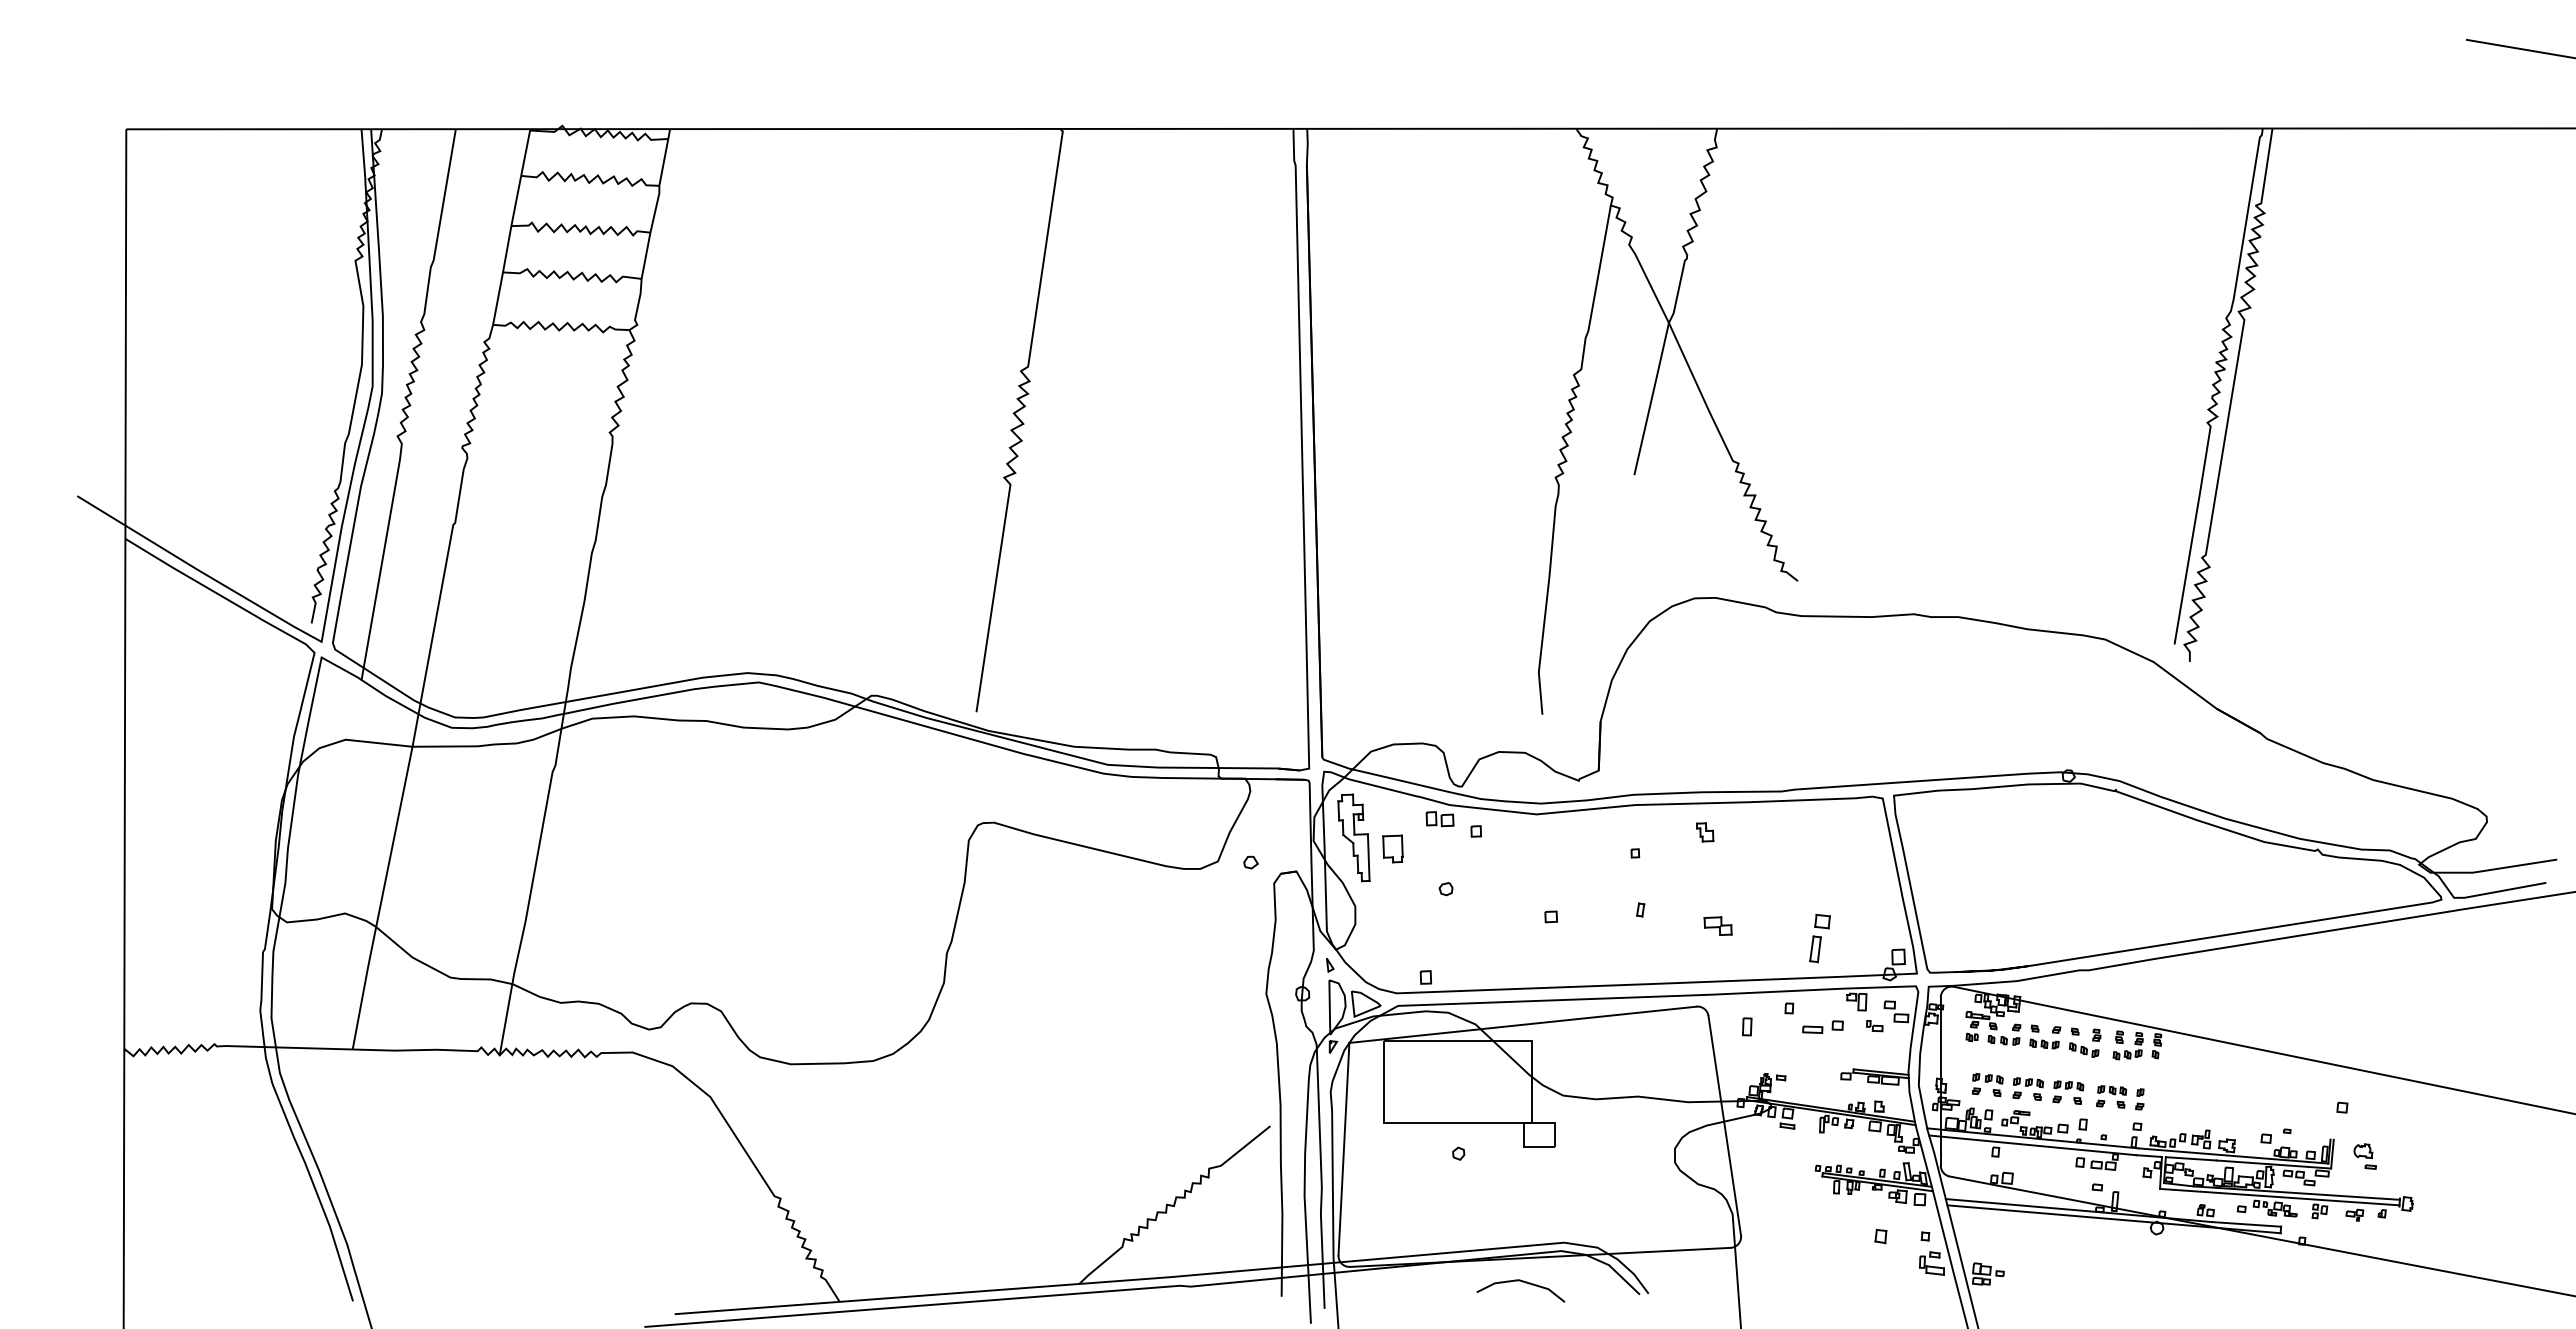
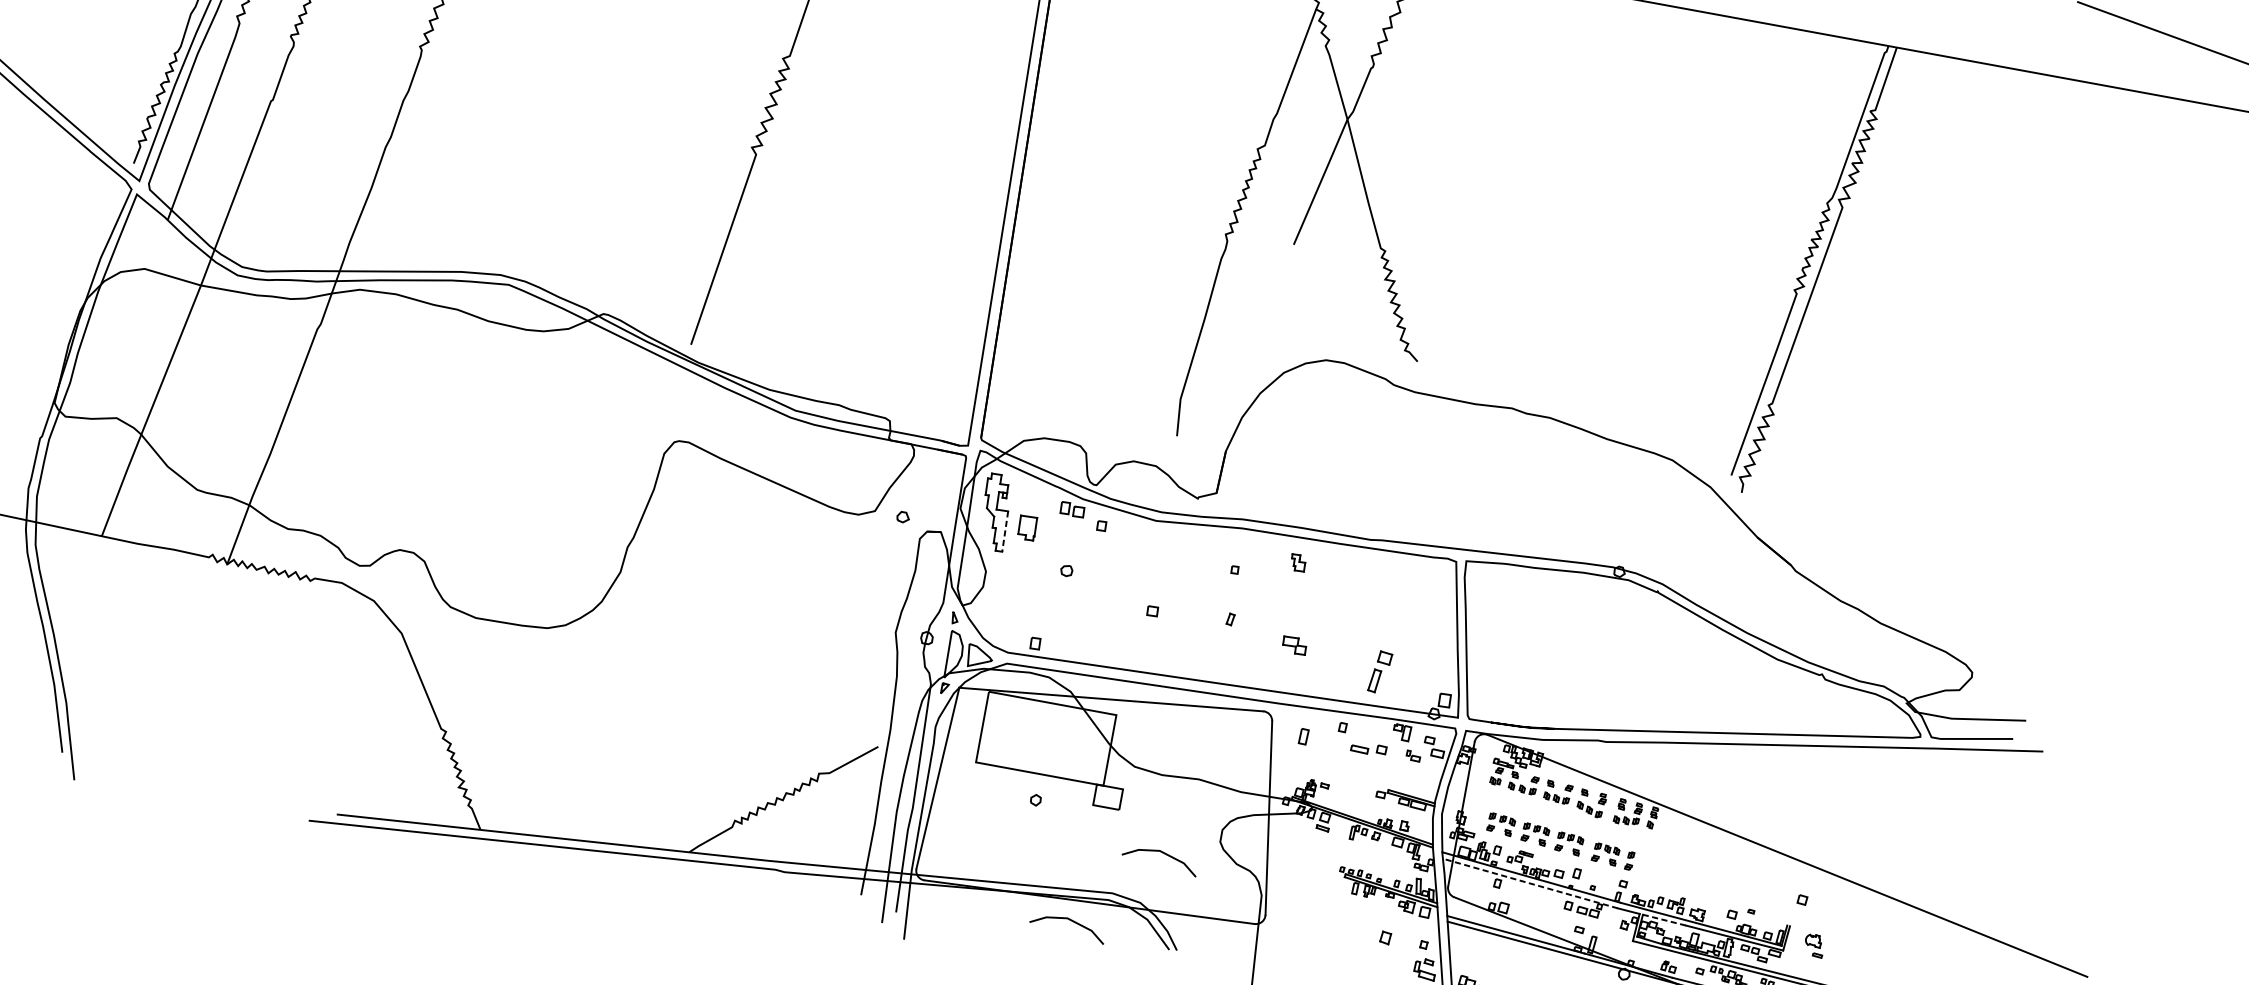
line: (1368, 858) -> (1004, 532), solid -> dashed
line: (2032, 1145) -> (1530, 883), solid -> dashed
line: (2190, 1158) -> (1663, 919), solid -> dashed
line: (1612, 1187) -> (1162, 853), added

